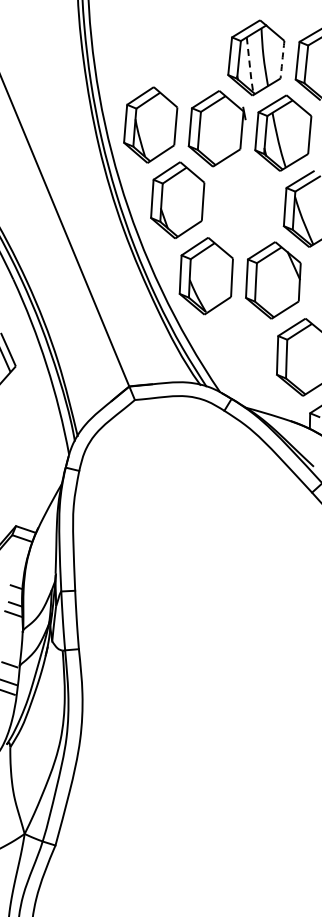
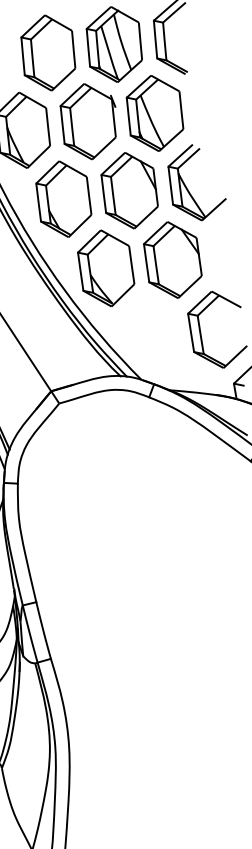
part: (189, 53) -> (47, 52), added
arc: (282, 59) -> (140, 41), dashed -> solid
line: (249, 65) -> (109, 53), dashed -> solid
part: (243, 203) -> (129, 190), added

